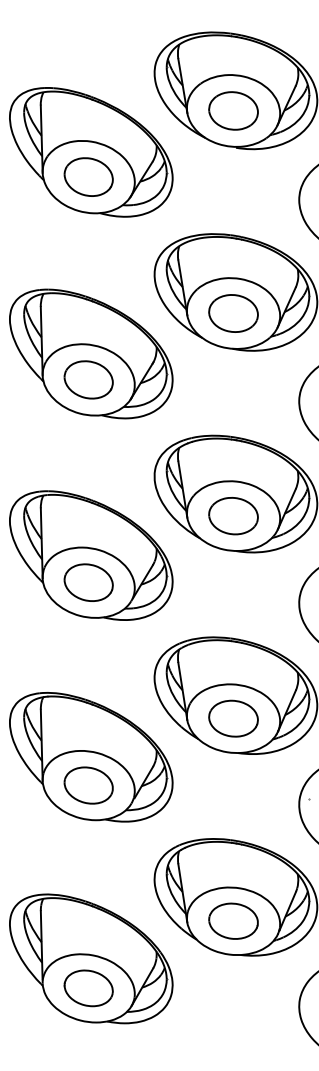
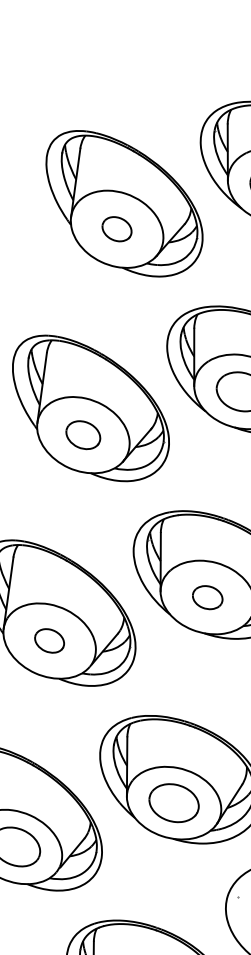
part: (88, 176) -> (116, 228), size x0.6
part: (88, 379) -> (83, 434), size x0.7
part: (233, 516) -> (207, 597), size x0.6
part: (88, 582) -> (49, 640), size x0.6

